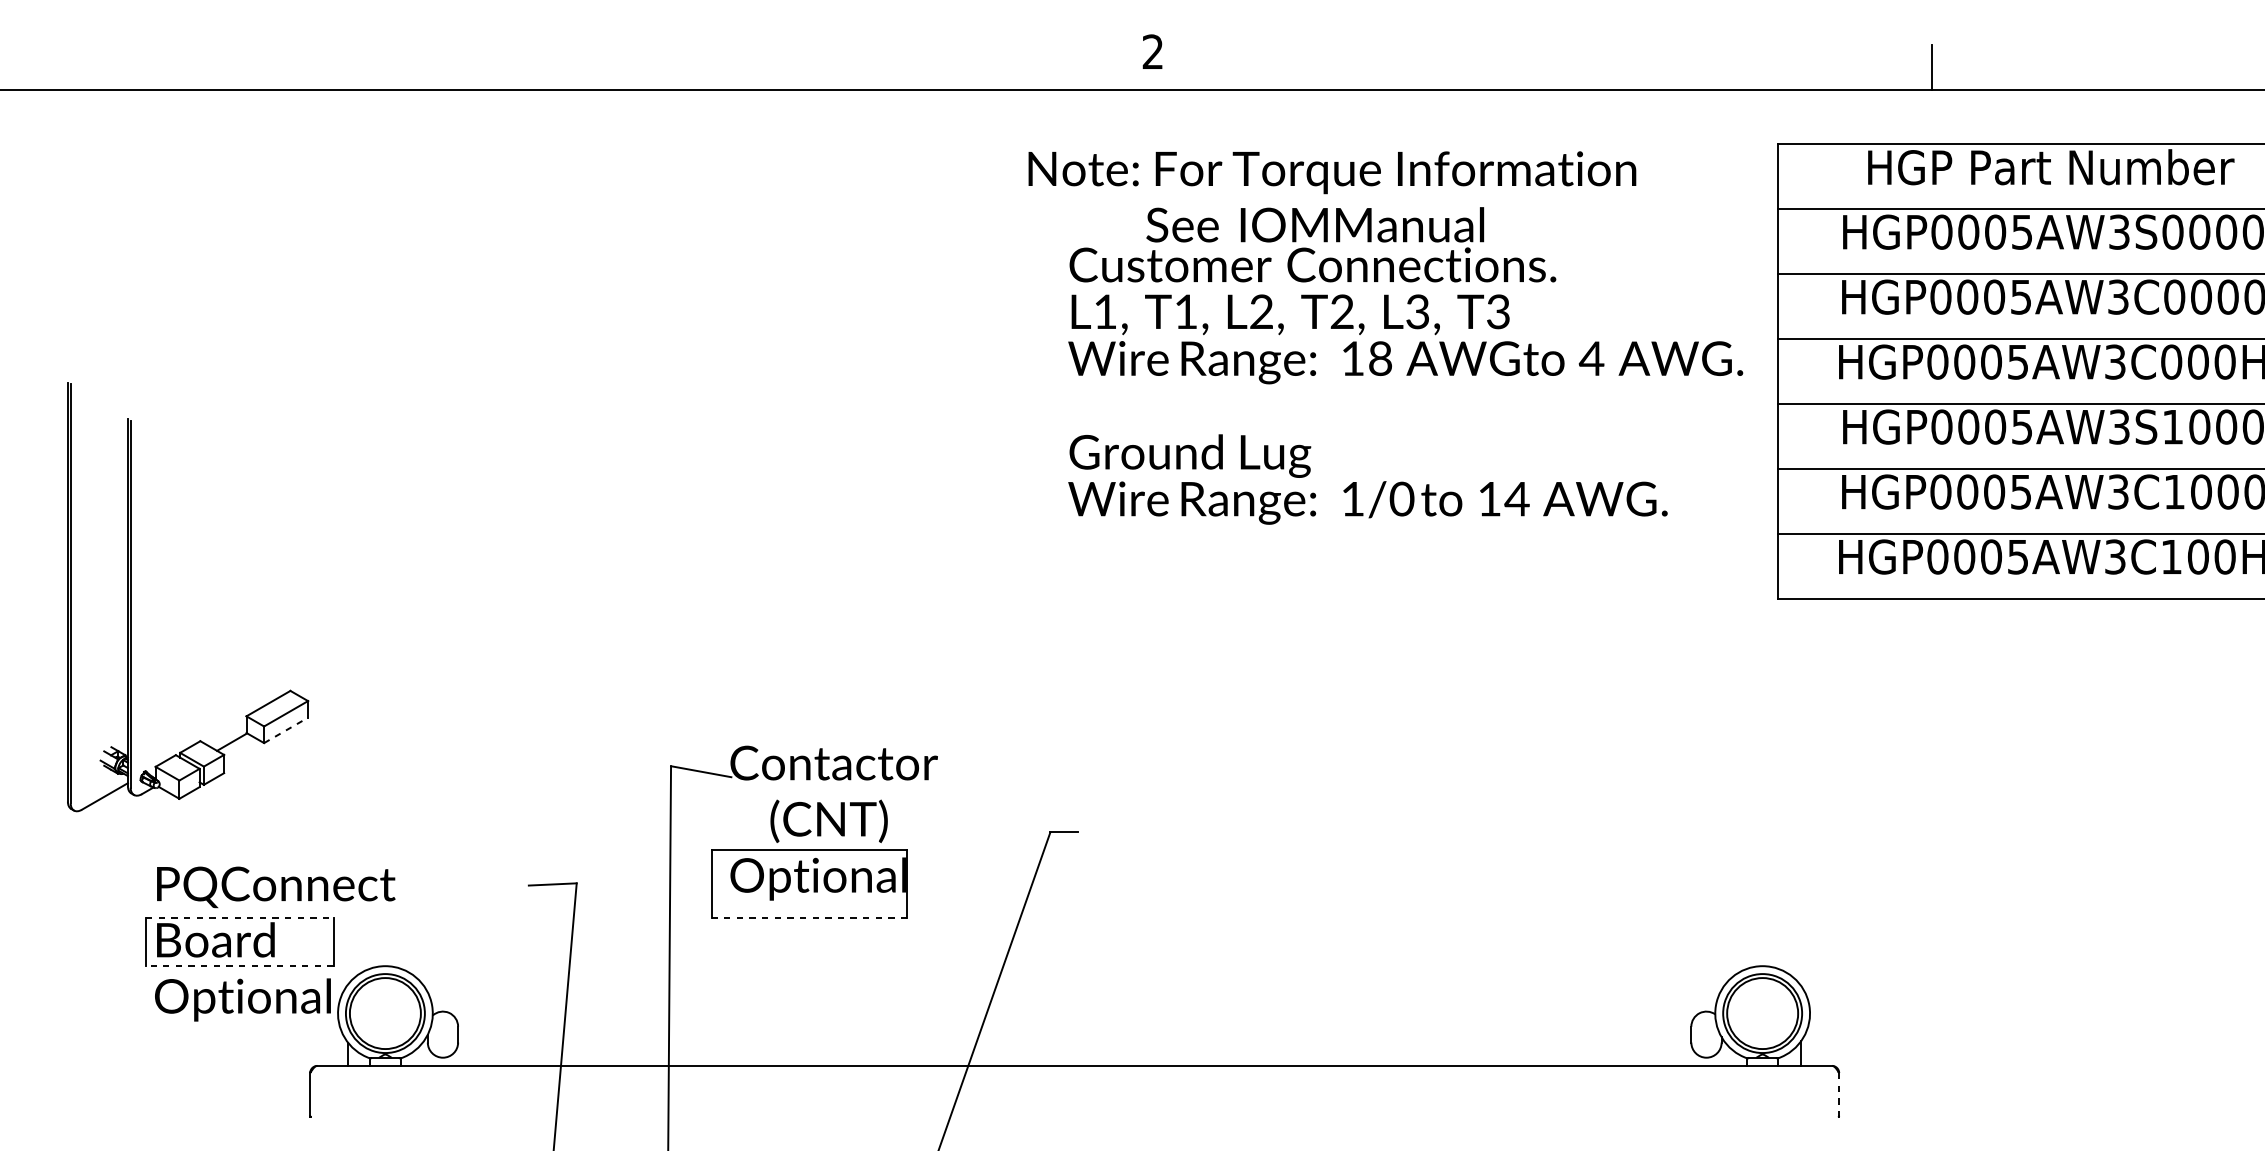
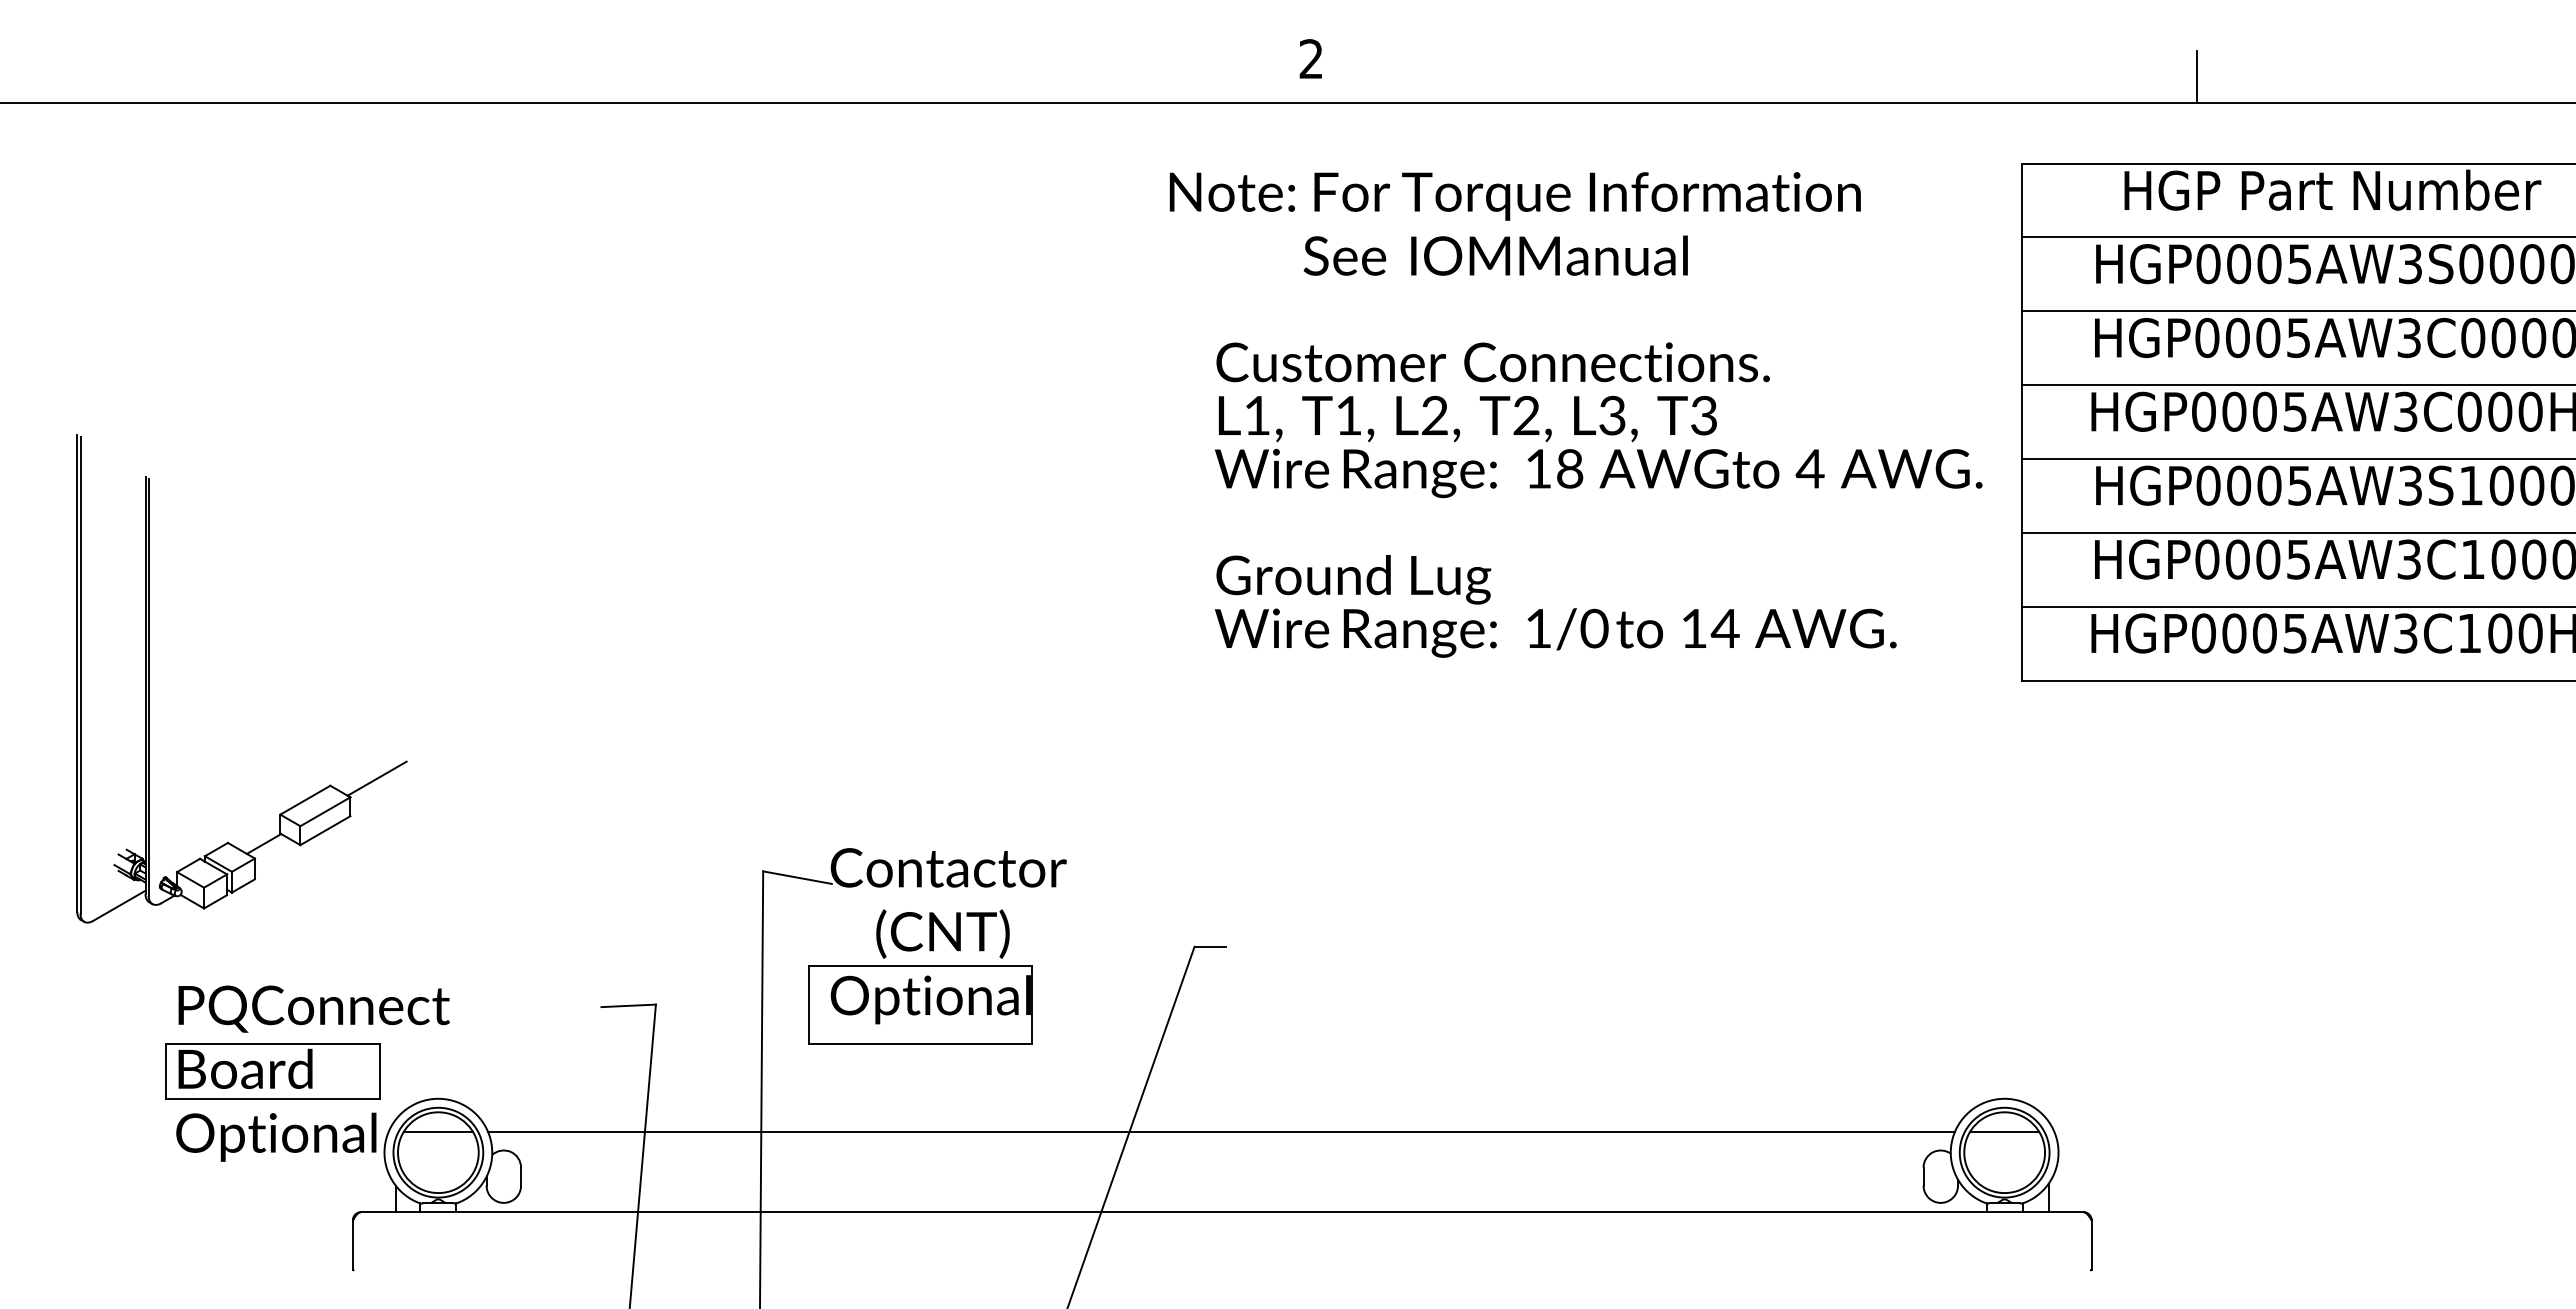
text: (1405, 385) -> (1598, 499), moved
line: (331, 684) -> (376, 778), added
line: (286, 730) -> (325, 830), dashed -> solid
line: (239, 917) -> (272, 1043), dashed -> solid
line: (809, 917) -> (920, 1043), dashed -> solid
line: (239, 966) -> (272, 1099), dashed -> solid
line: (385, 994) -> (438, 1131), added
line: (1074, 994) -> (1221, 1131), added
line: (1762, 994) -> (2004, 1131), added
line: (1839, 1095) -> (2091, 1245), dashed -> solid

